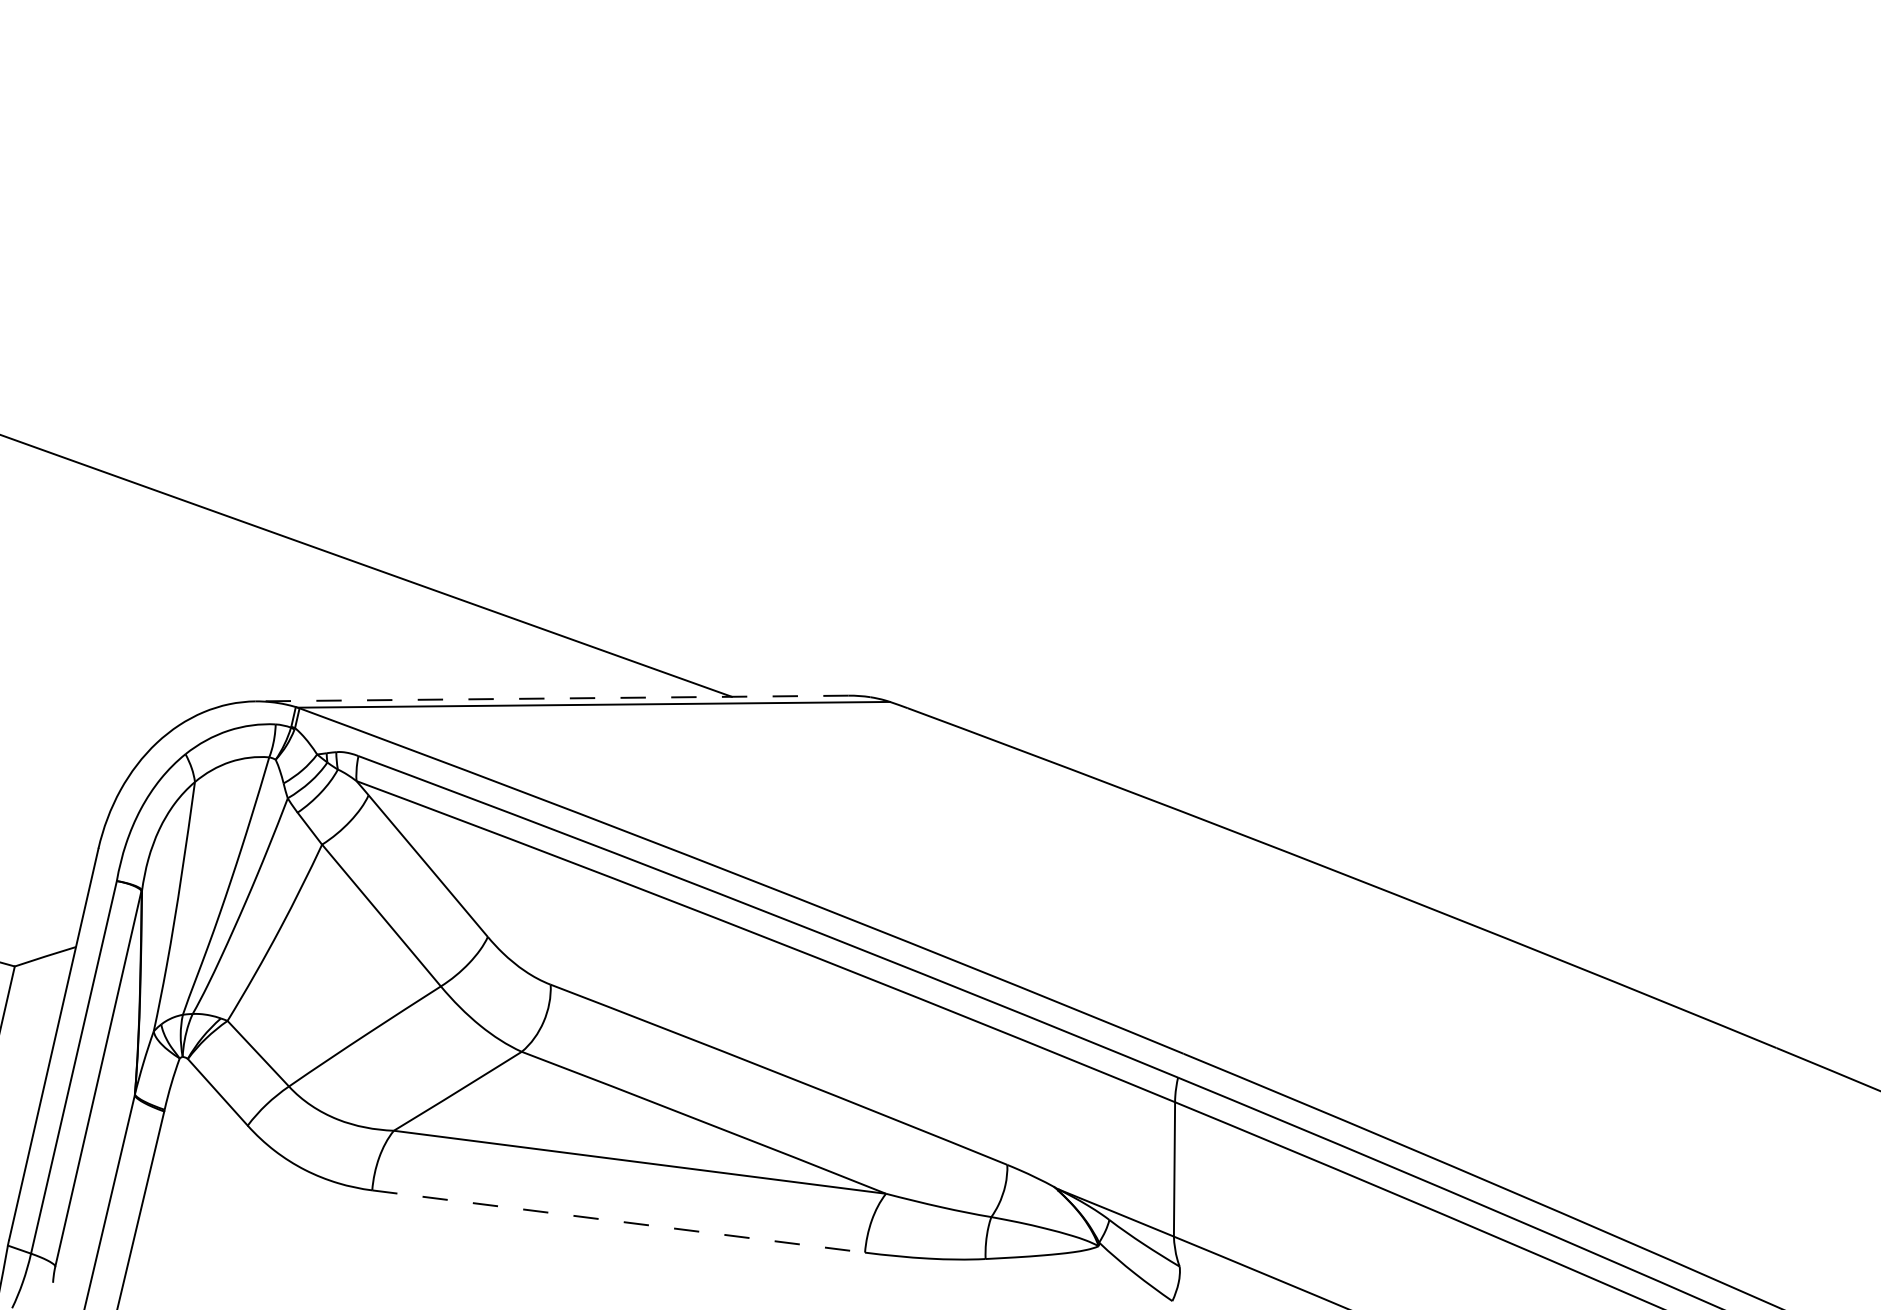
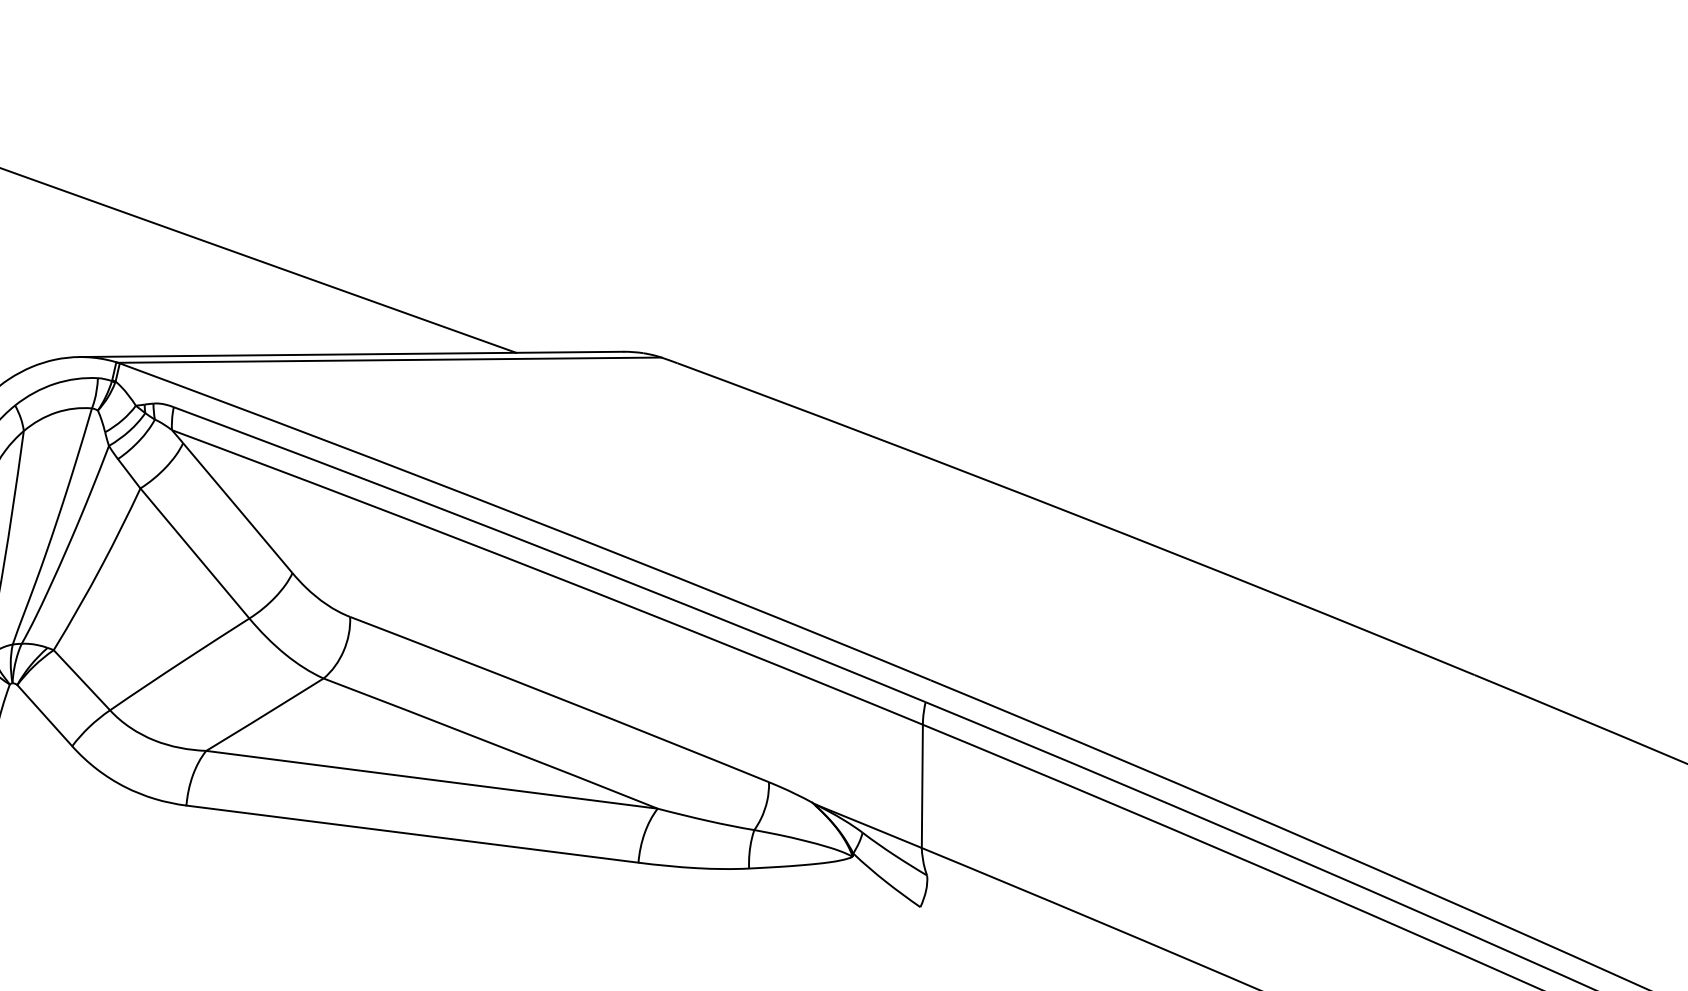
line: (551, 698) -> (350, 354), dashed -> solid
line: (619, 1221) -> (413, 834), dashed -> solid

